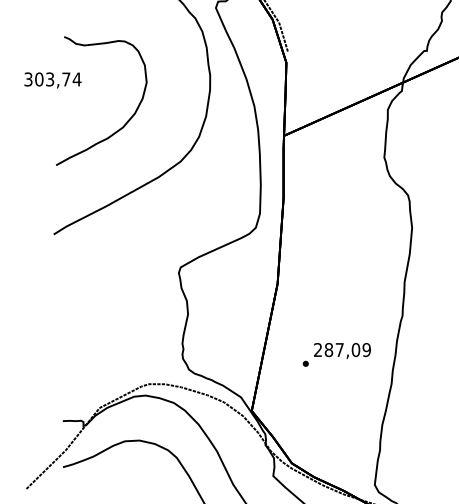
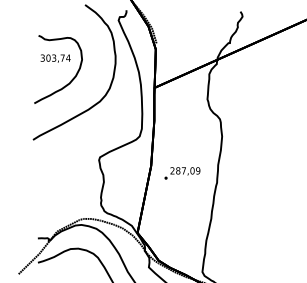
text: (52, 80) -> (55, 58), moved
text: (336, 354) -> (182, 173), moved

